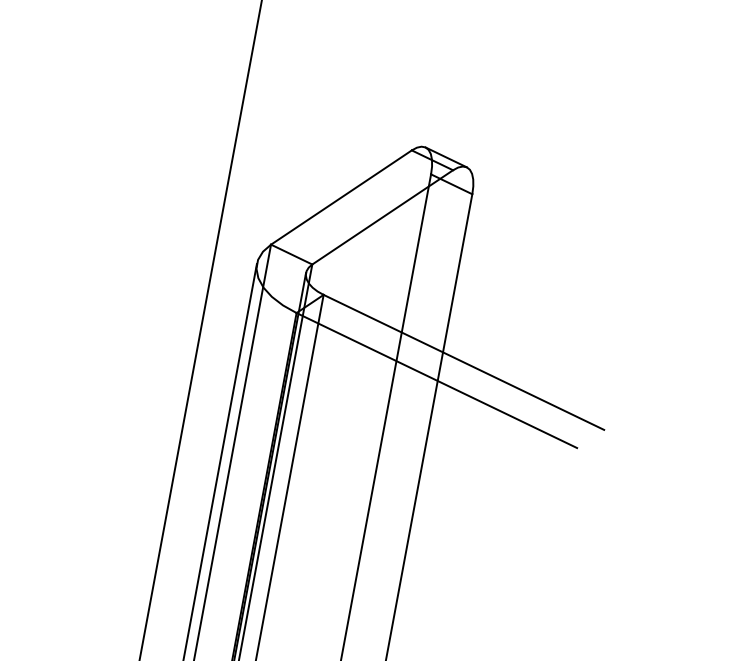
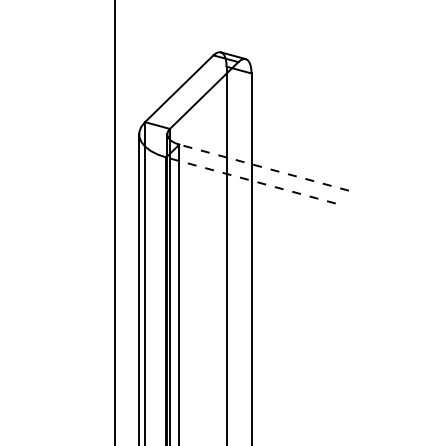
line: (464, 362) -> (264, 167), solid -> dashed
line: (437, 380) -> (251, 180), solid -> dashed

